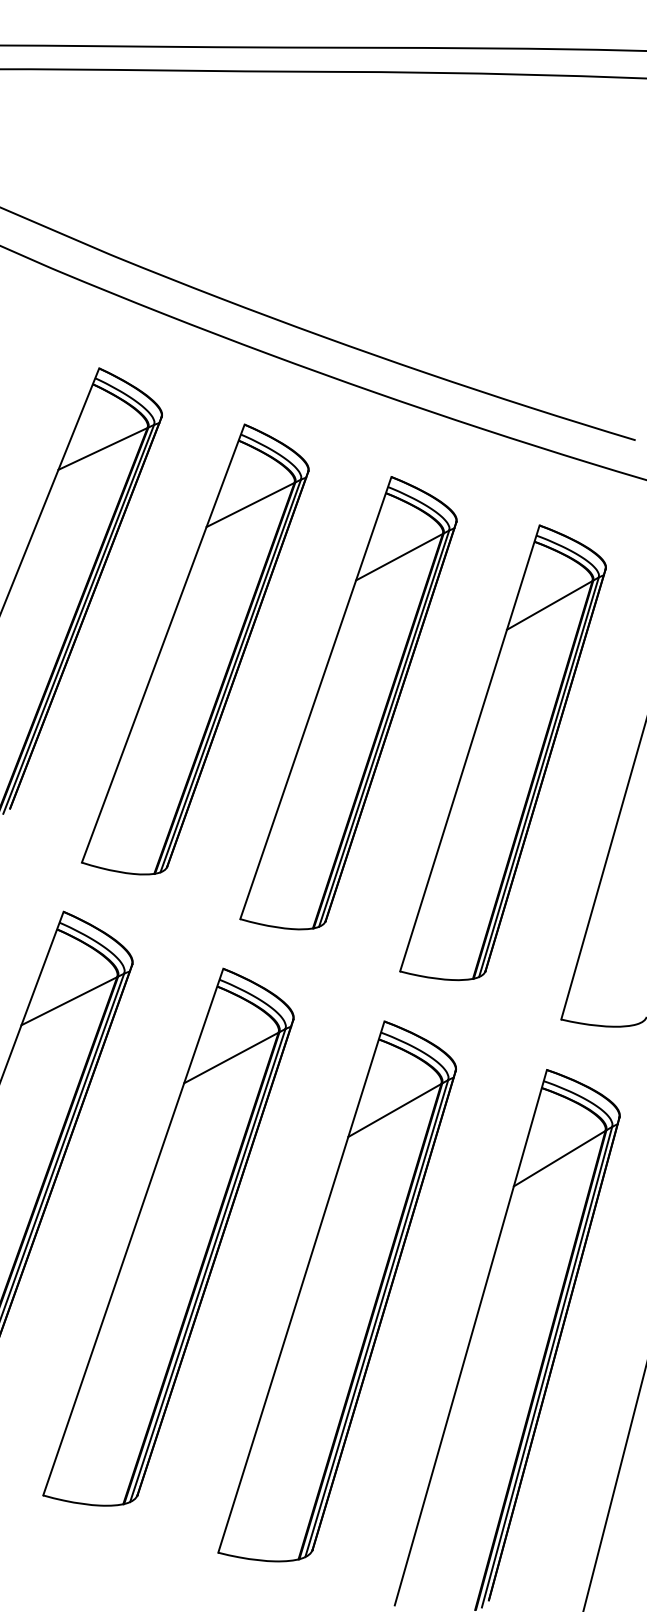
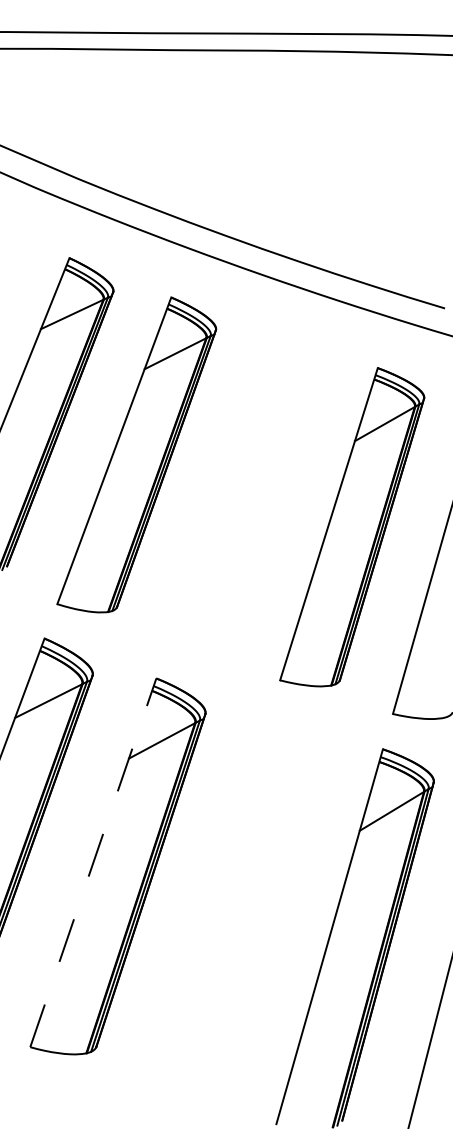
part: (348, 703) -> (244, 492), removed
line: (133, 1231) -> (93, 862), solid -> dashed
part: (336, 1291) -> (235, 904), removed

